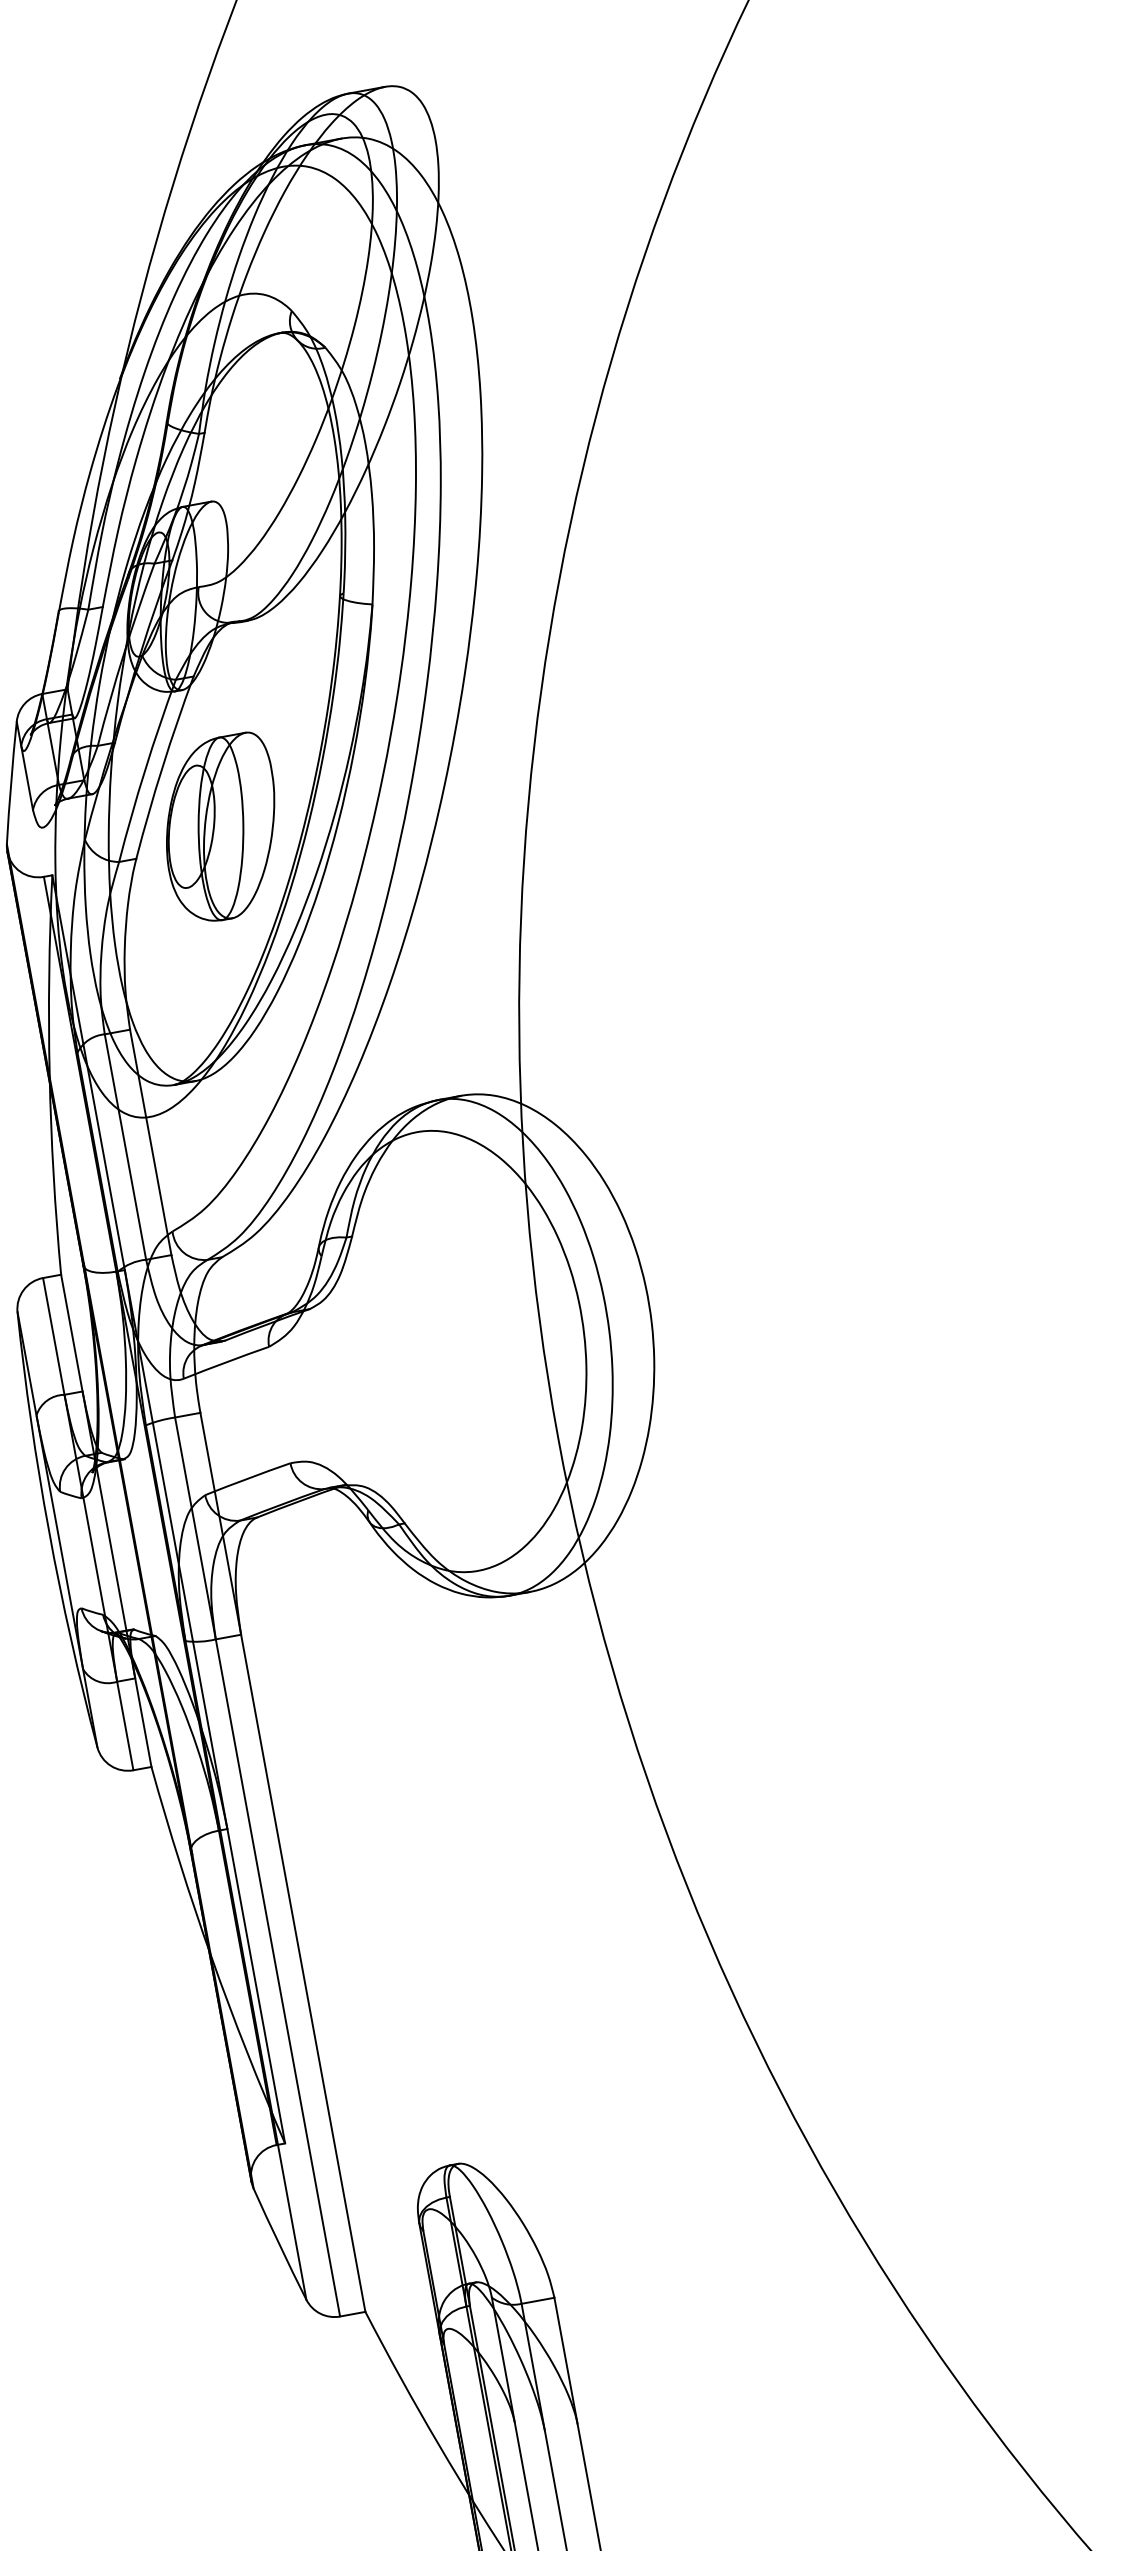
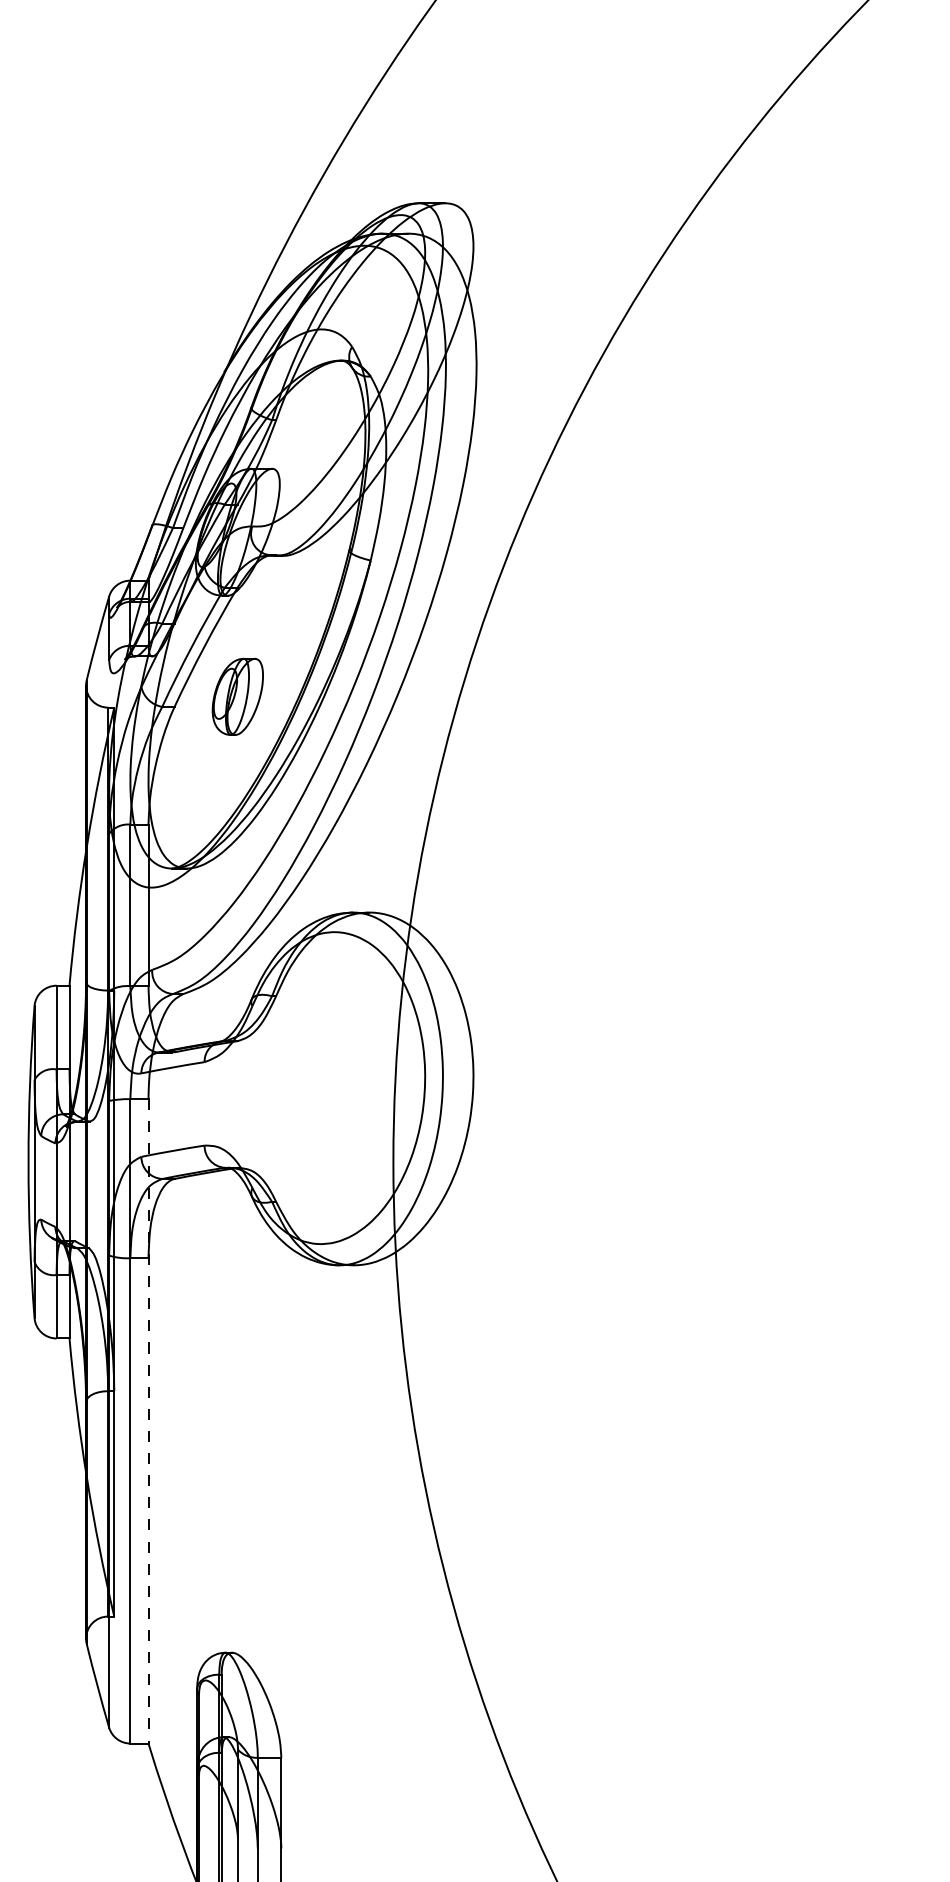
part: (221, 828) -> (237, 696), size x0.6
line: (282, 1862) -> (148, 1421), solid -> dashed

